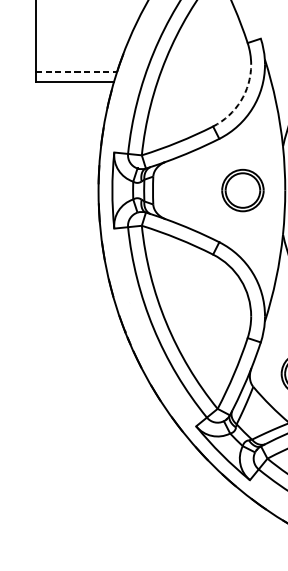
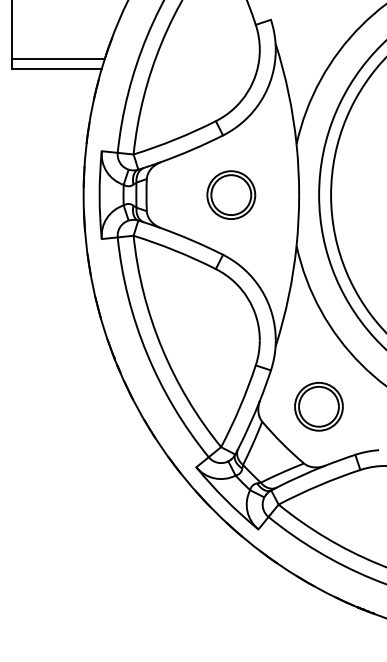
line: (76, 72) -> (58, 58), dashed -> solid
arc: (240, 100) -> (247, 91), dashed -> solid
part: (243, 190) -> (231, 194), moved

